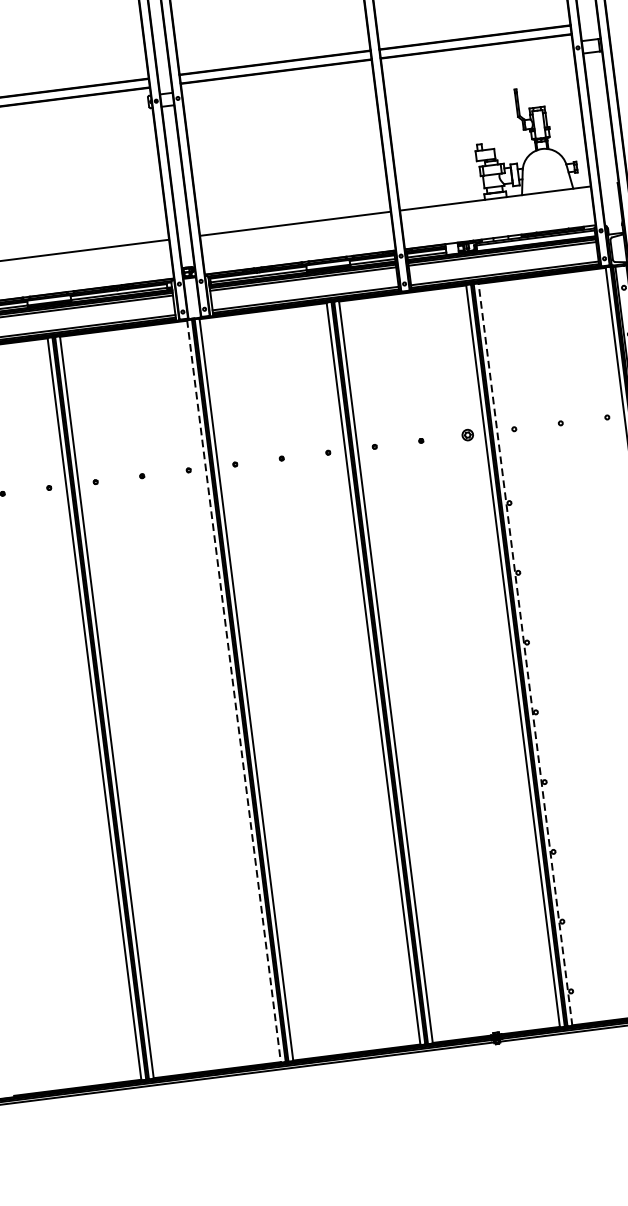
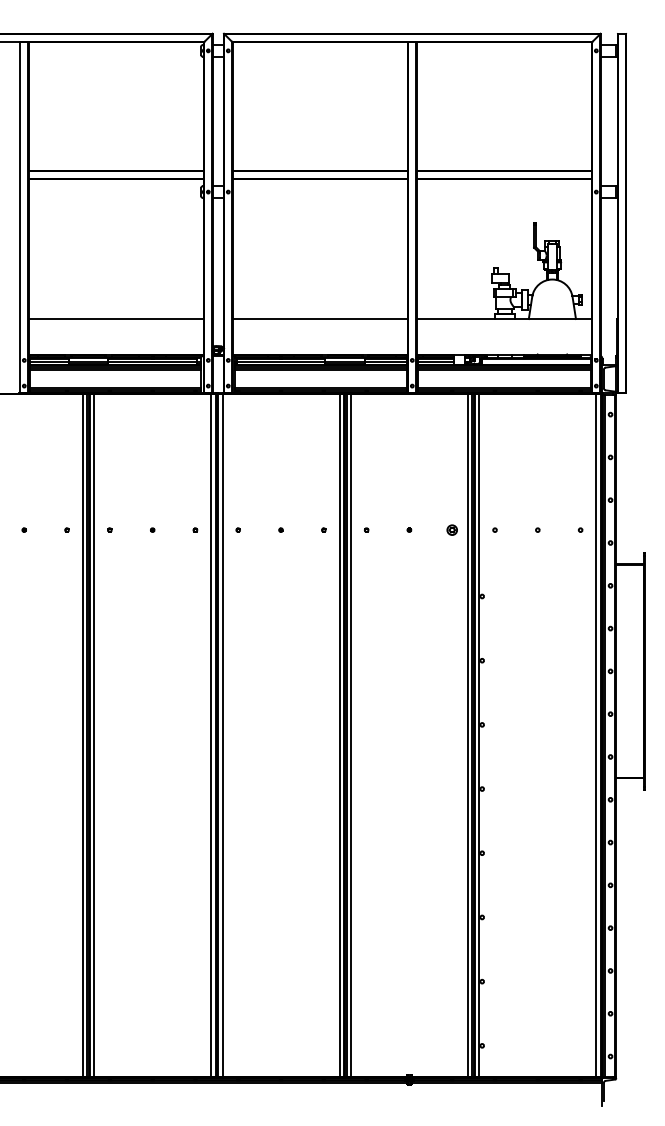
line: (525, 654) -> (479, 735), dashed -> solid
line: (234, 691) -> (211, 735), dashed -> solid

